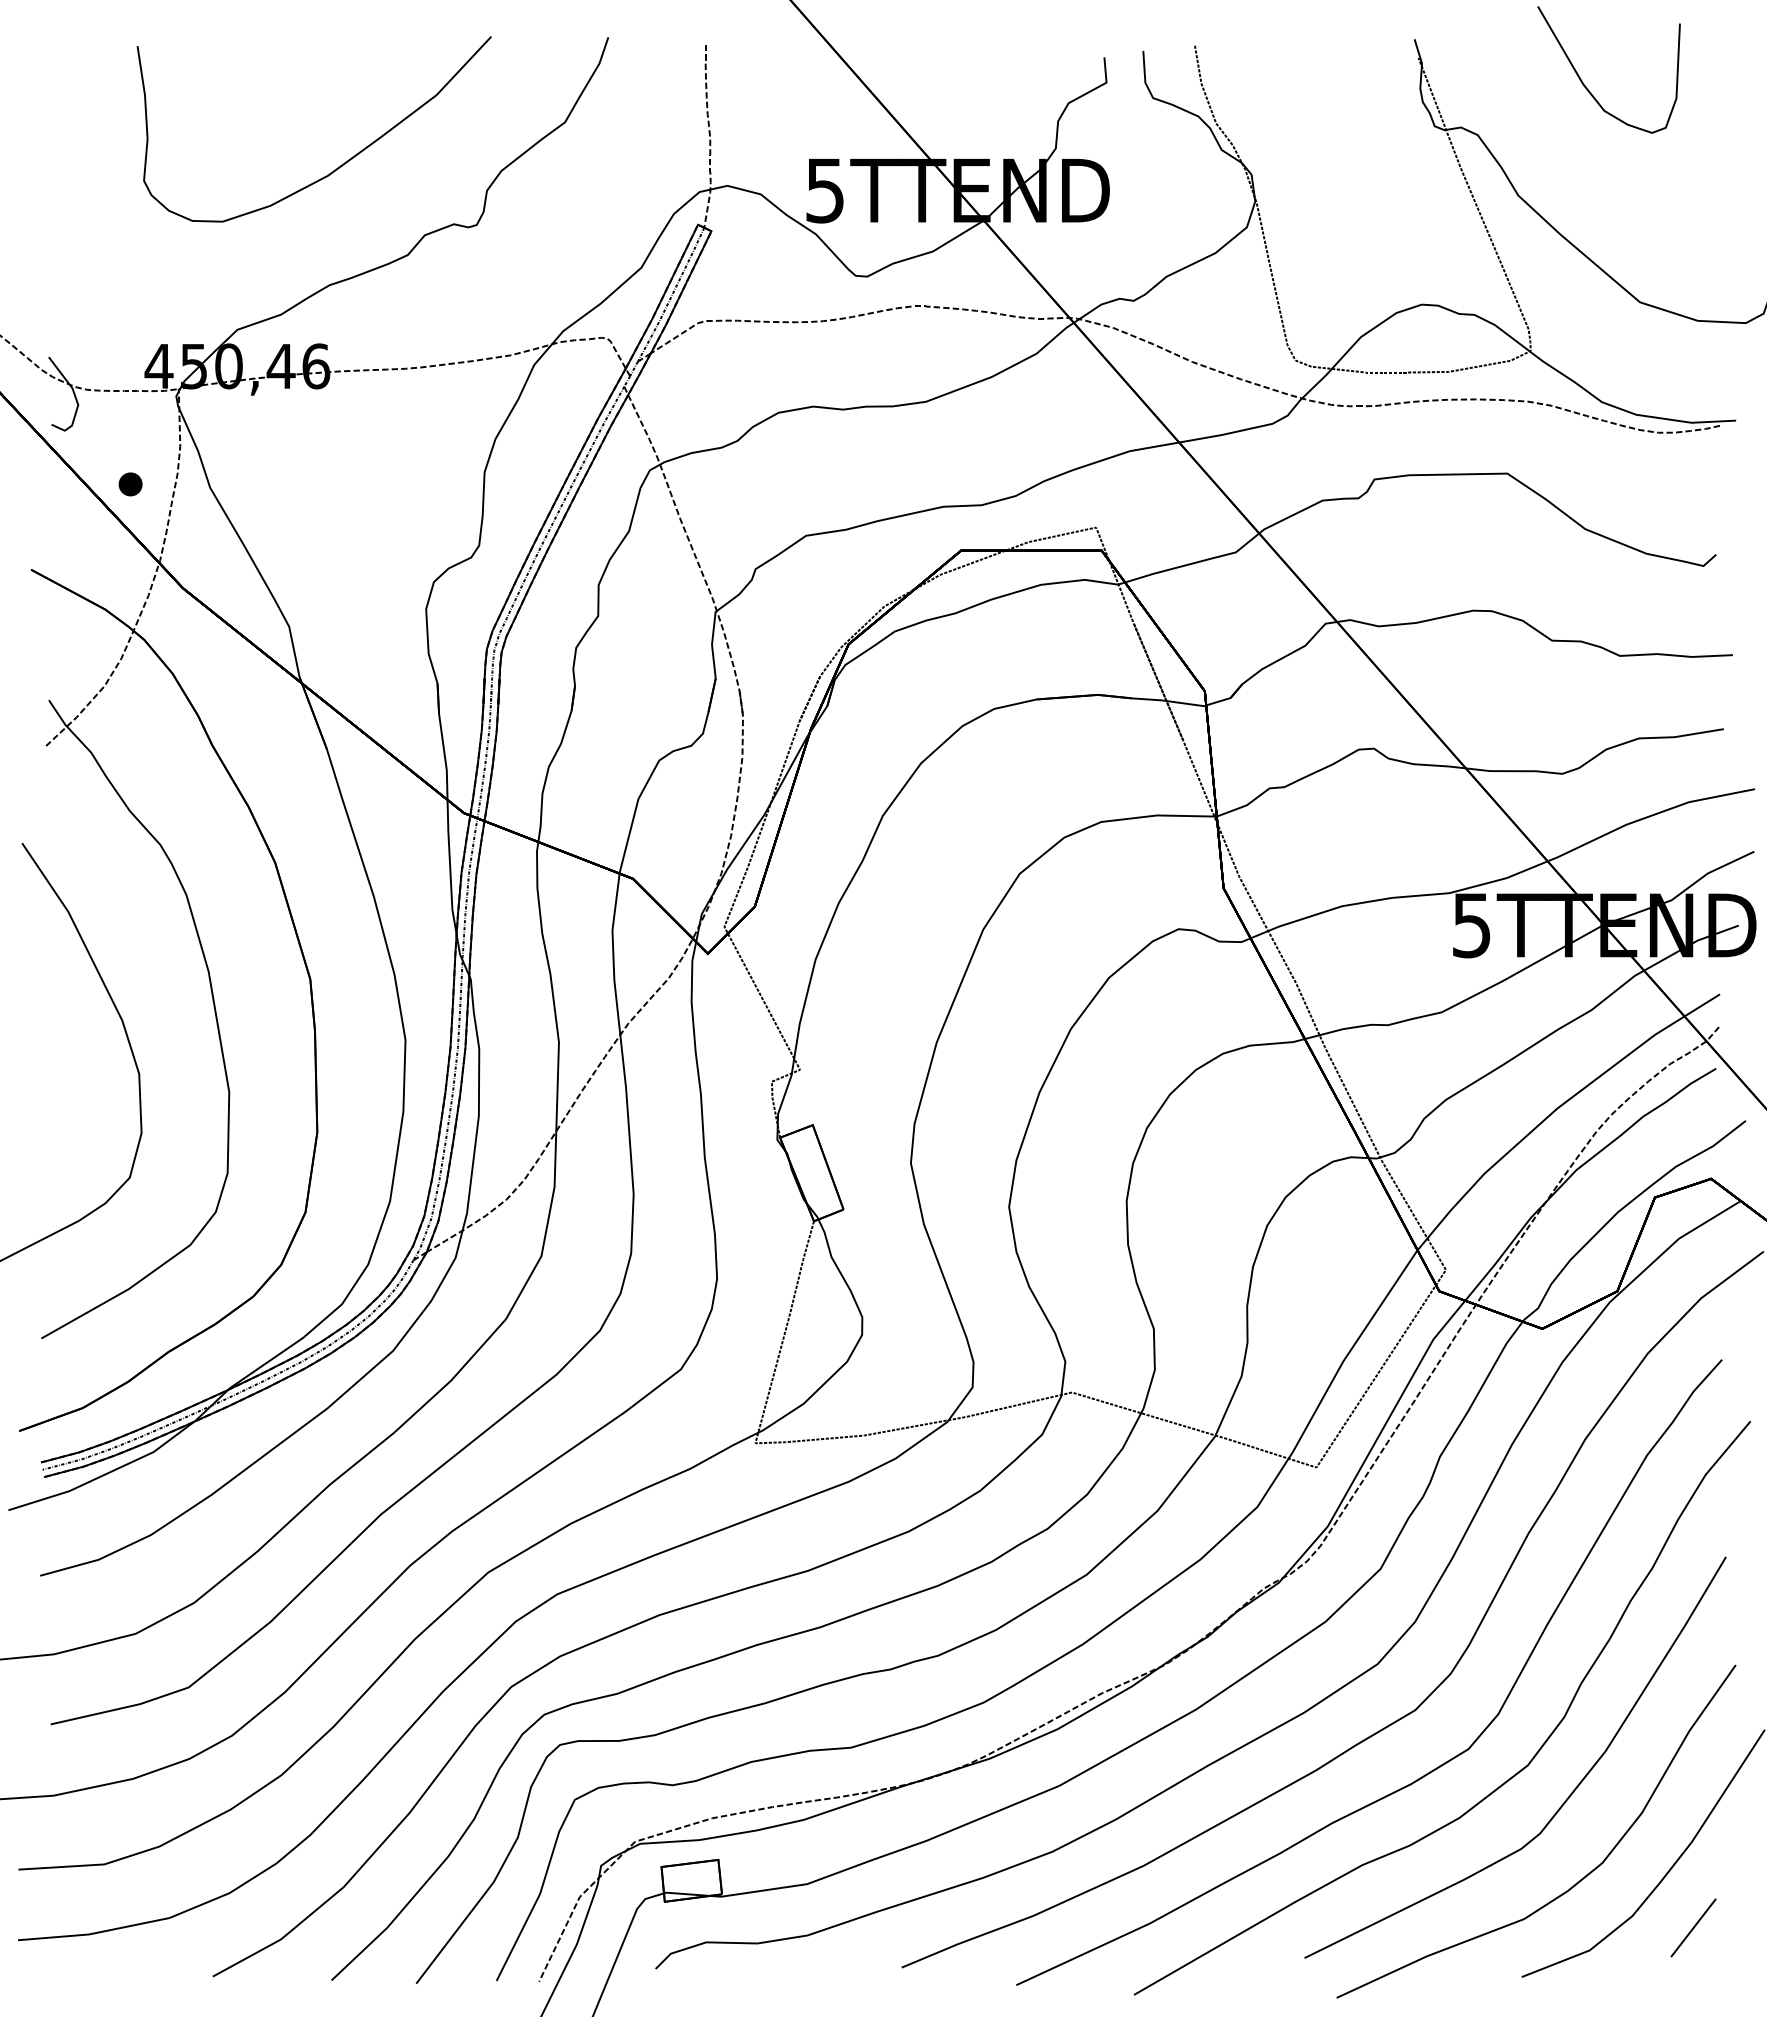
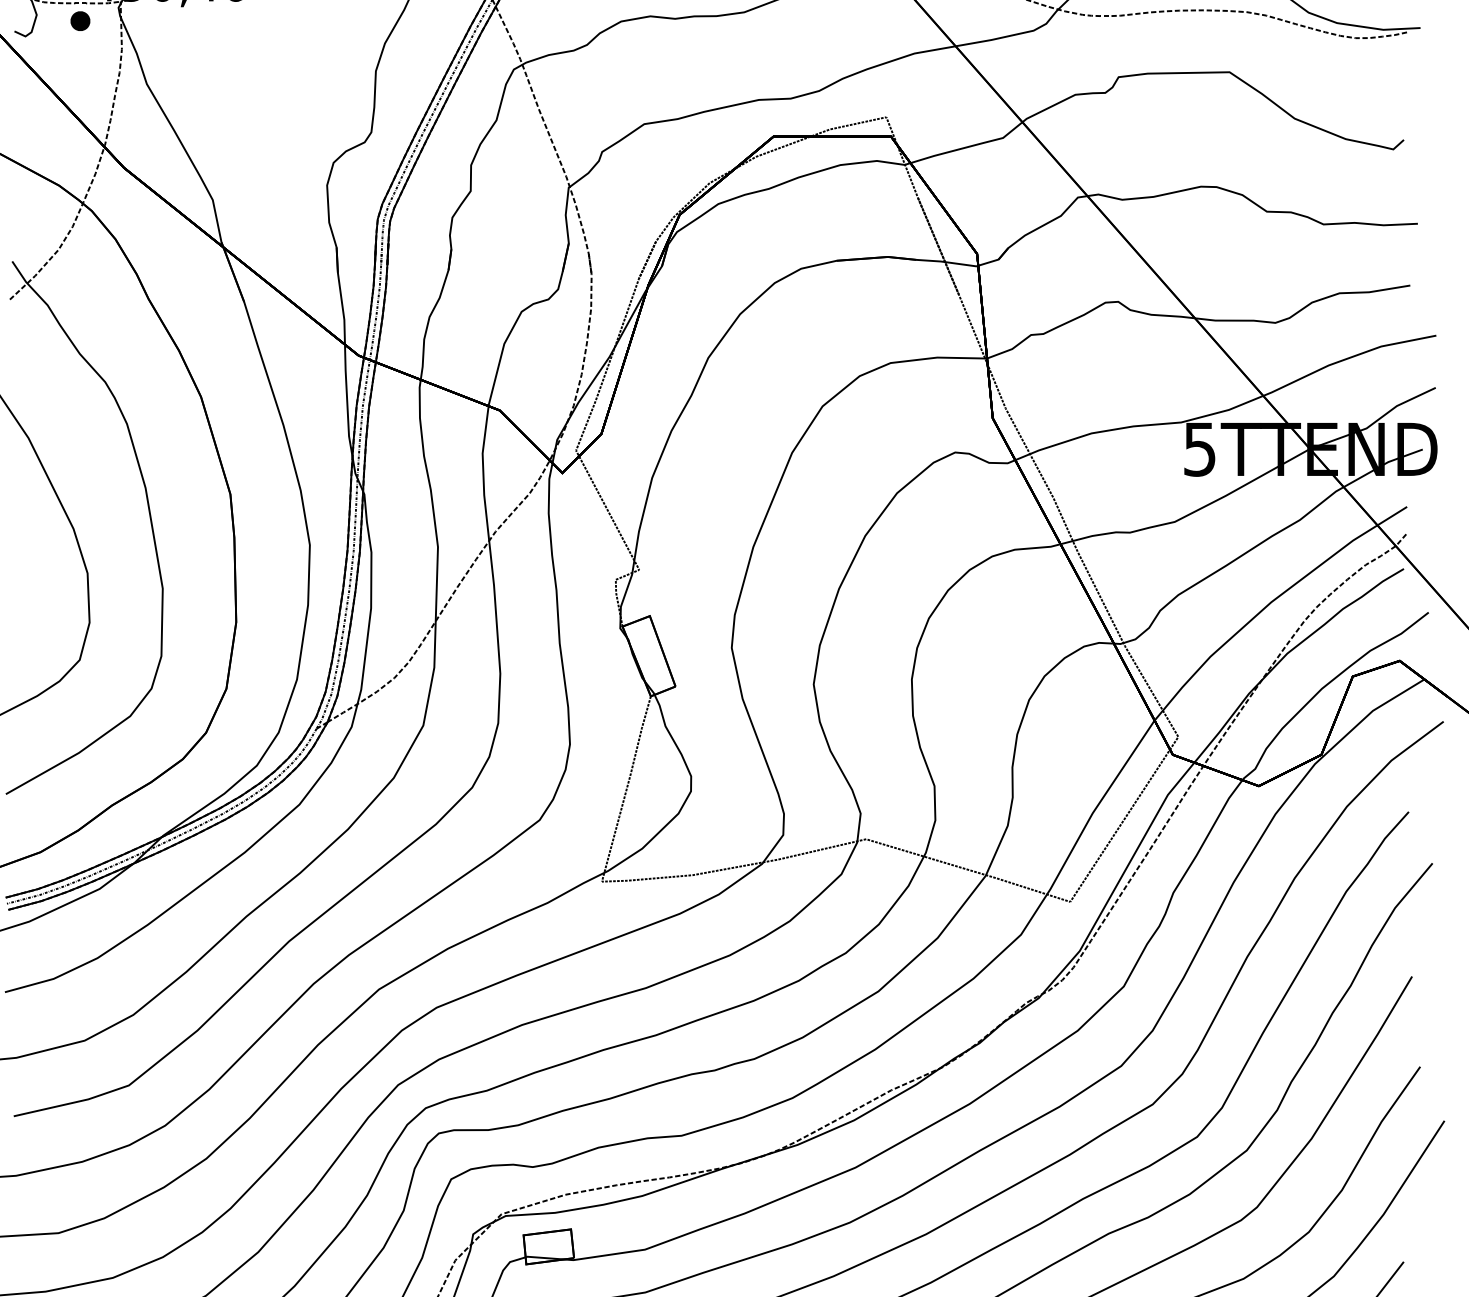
part: (130, 484) -> (80, 21), moved

